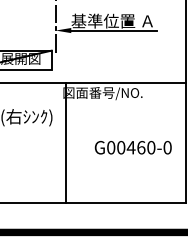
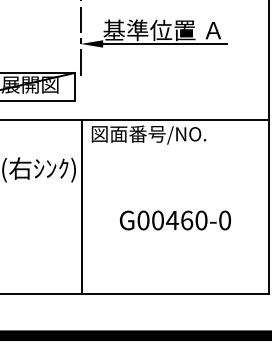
line: (66, 142) -> (81, 205), moved
text: (132, 147) -> (174, 220), moved

